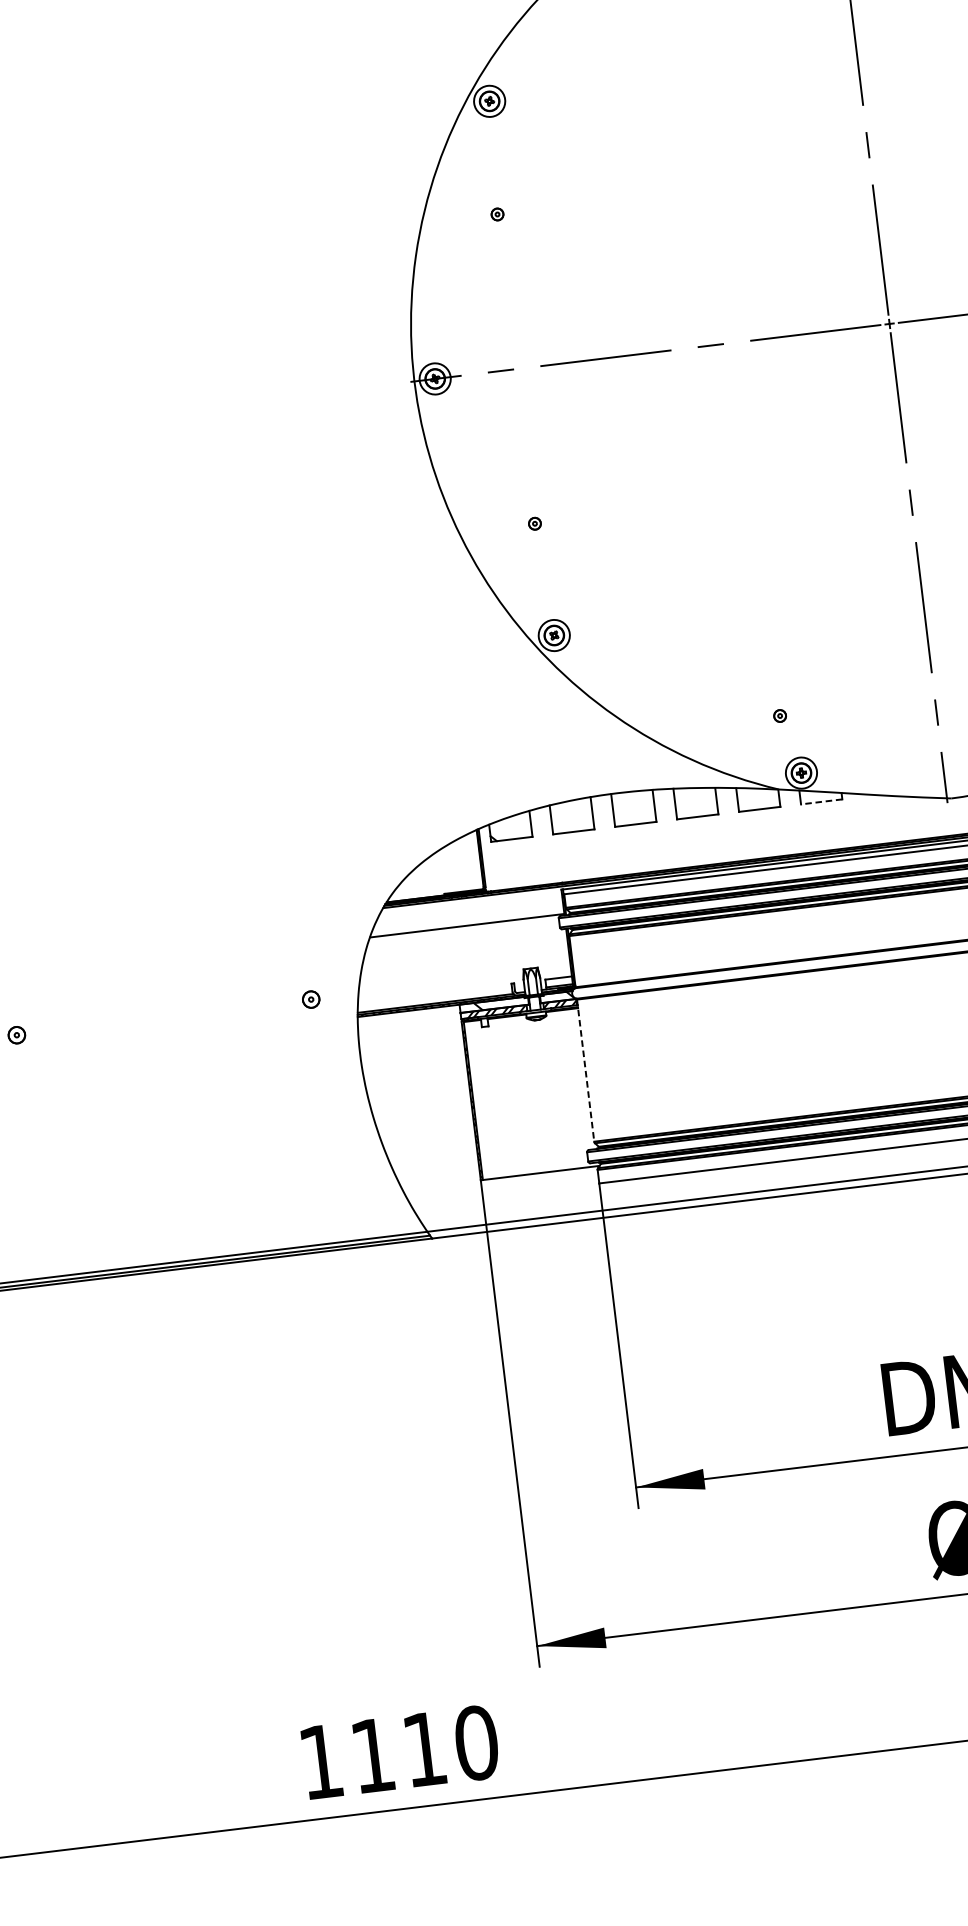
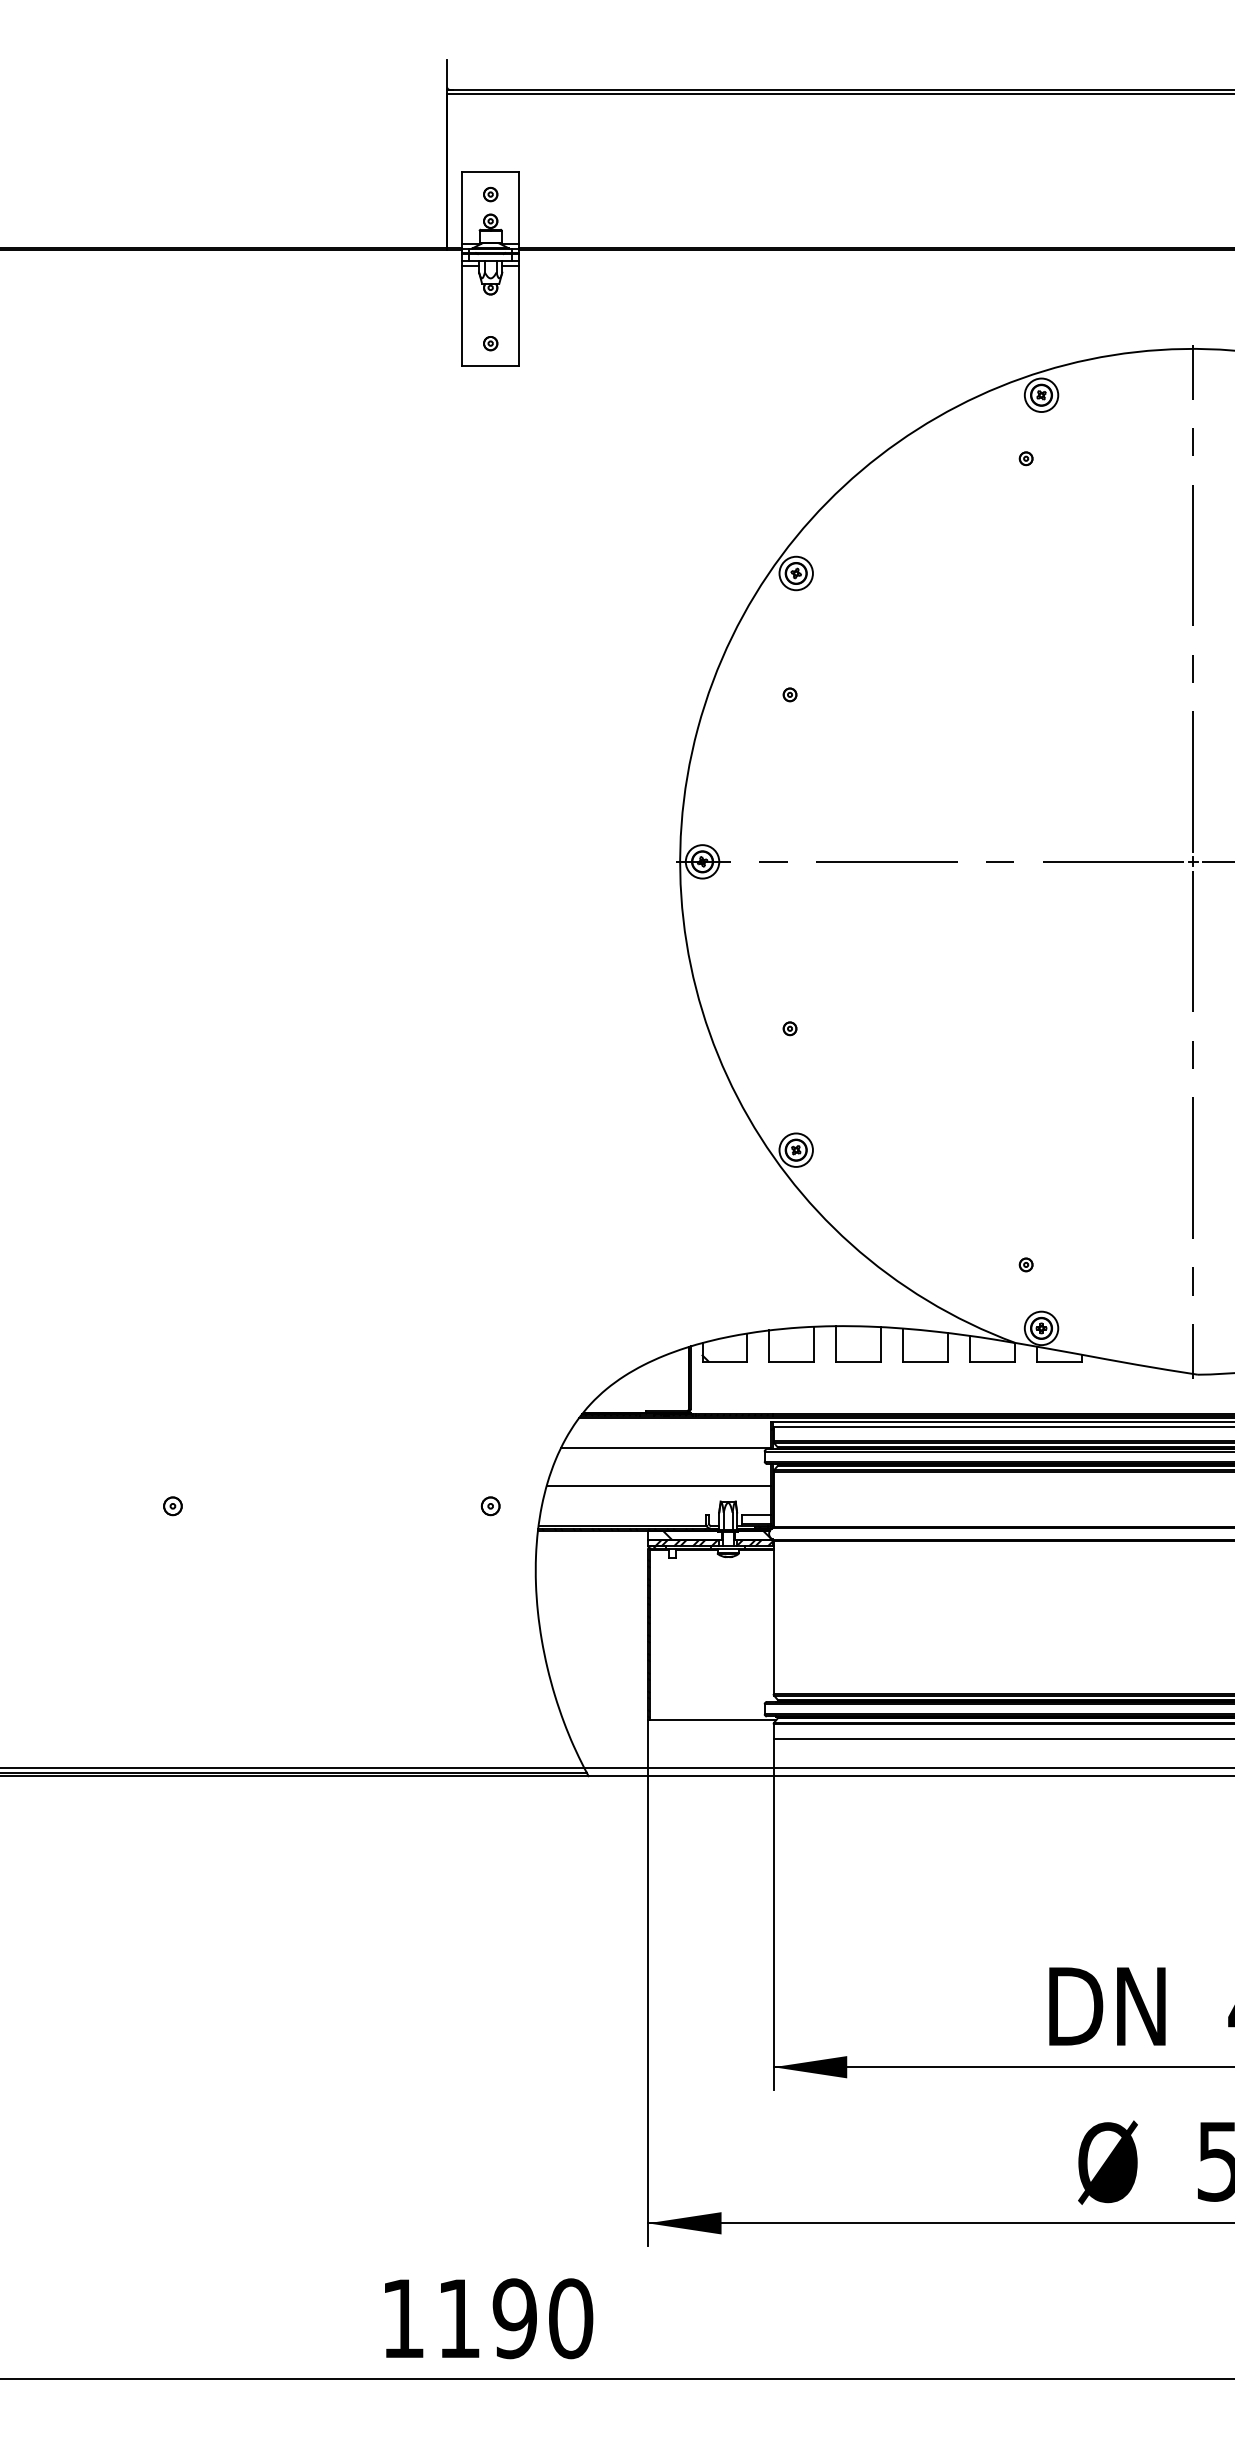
line: (820, 801) -> (1058, 1361), dashed -> solid
line: (464, 962) -> (658, 1486), added
line: (585, 1070) -> (773, 1617), dashed -> solid
text: (424, 1749) -> (514, 2318), 1110 -> 1190

